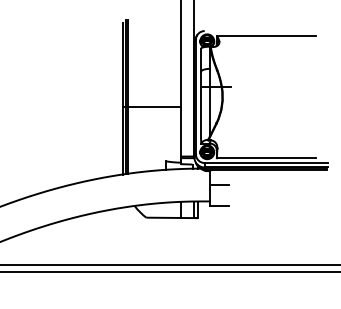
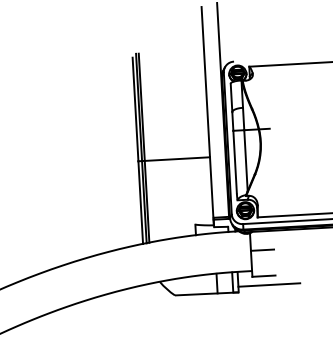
line: (223, 213) -> (269, 284), added

